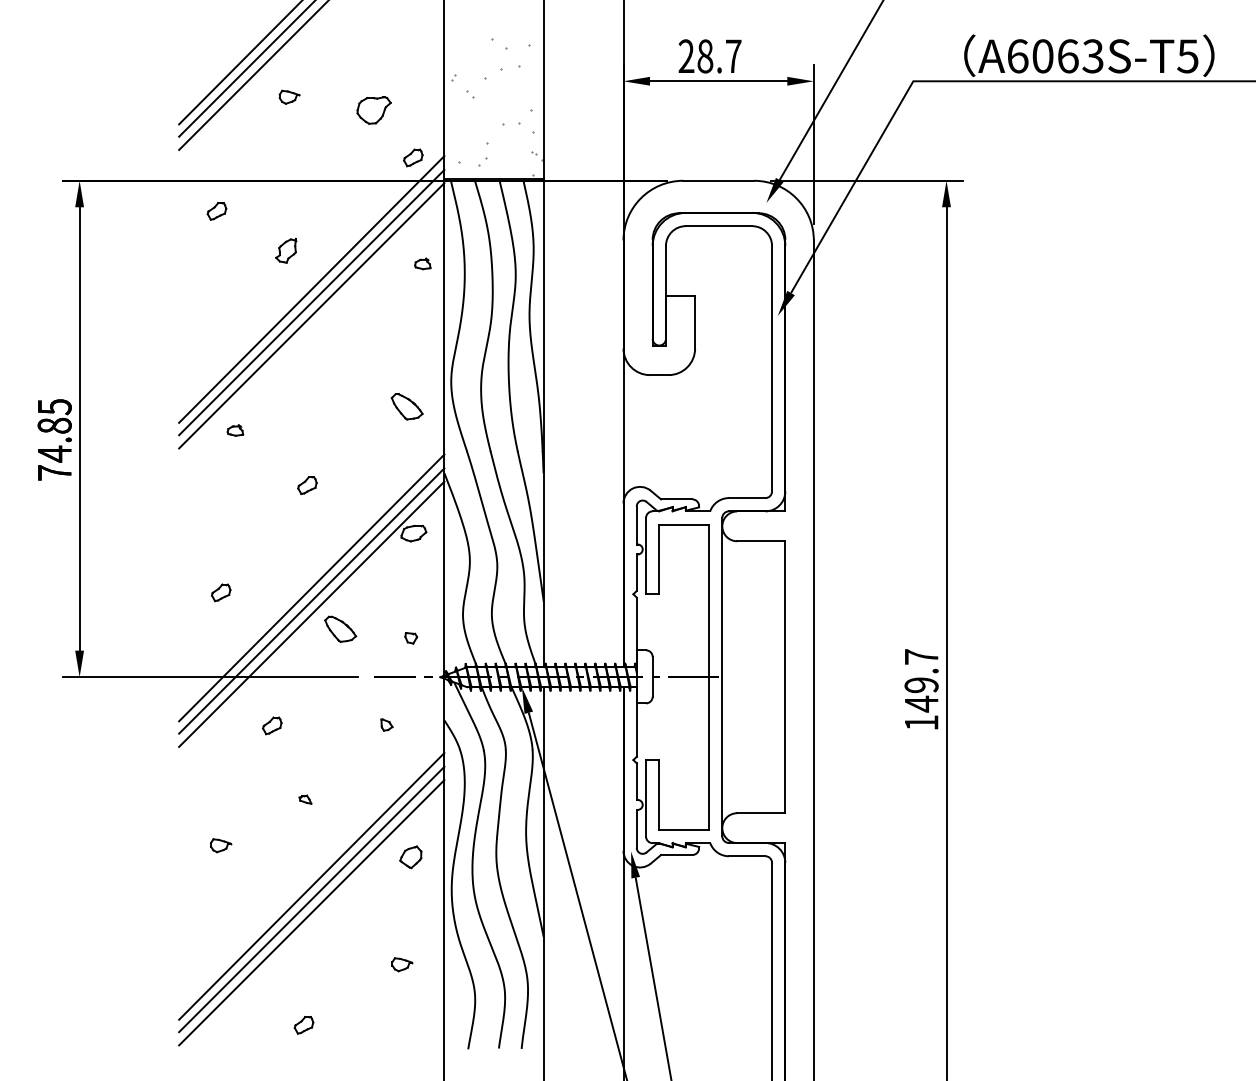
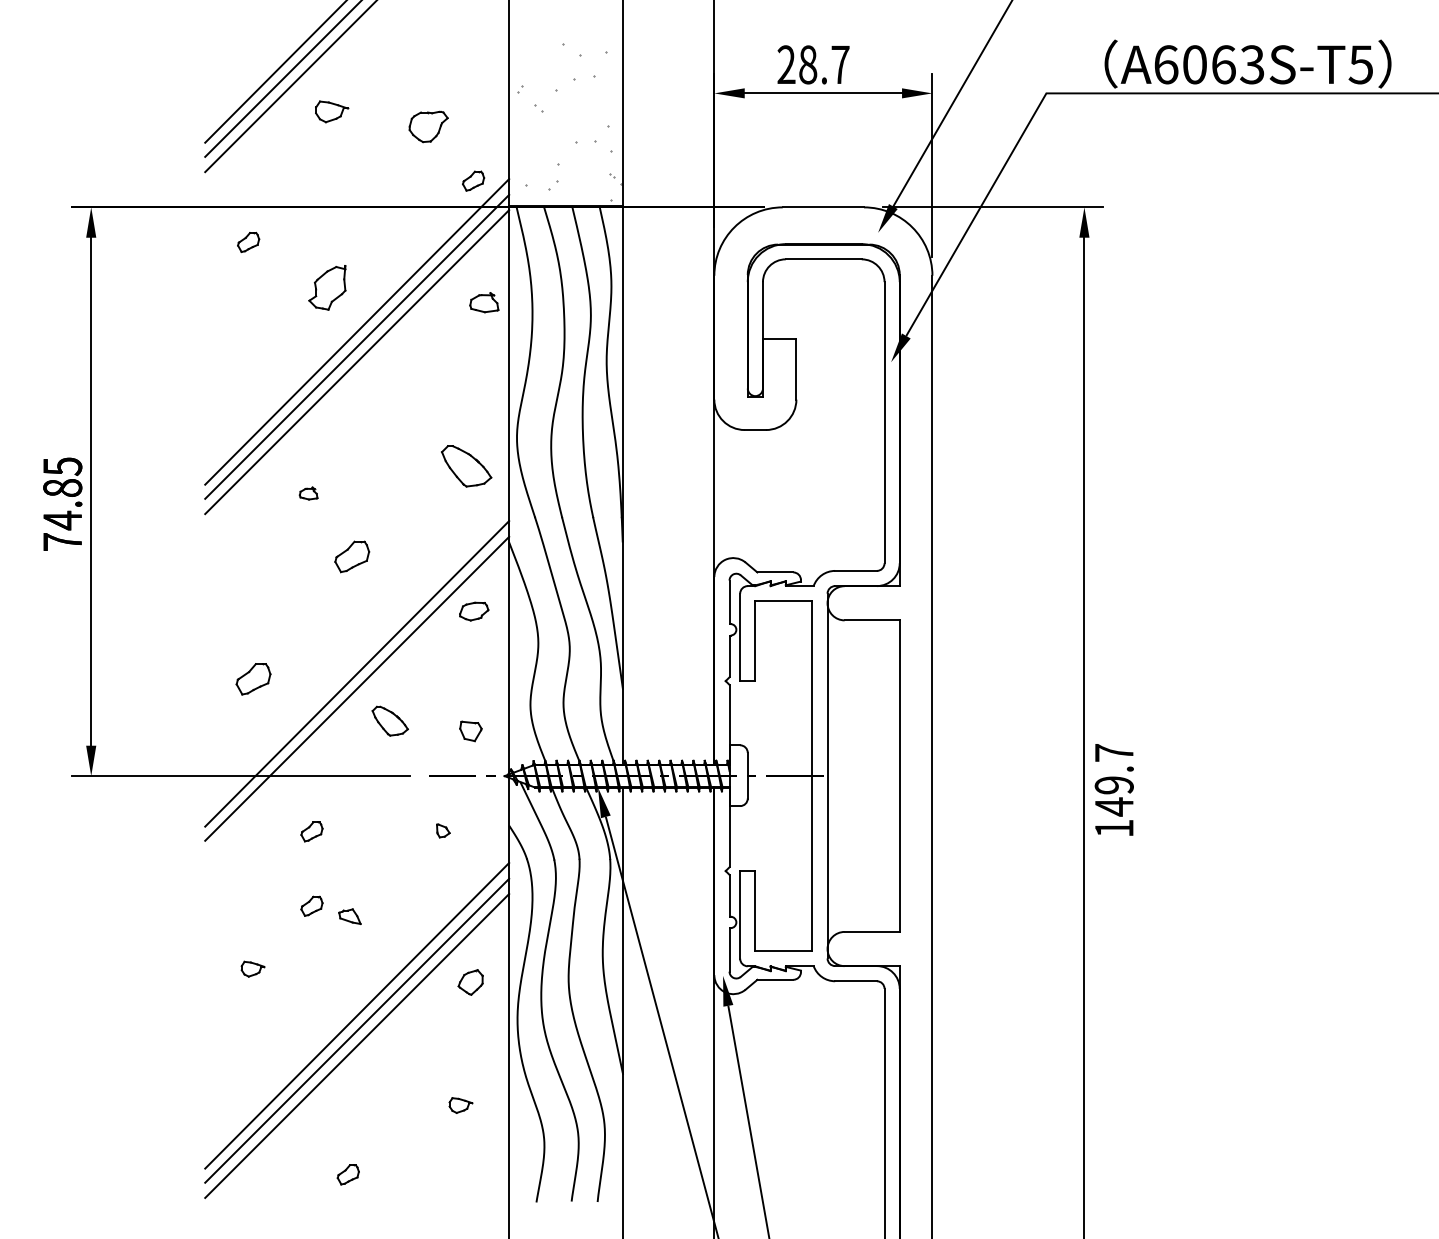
part: (289, 96) -> (331, 110), size x1.4
part: (286, 250) -> (328, 287), size x1.6
part: (422, 263) -> (484, 302), size x1.6
part: (406, 406) -> (465, 465), size x1.4
part: (235, 430) -> (308, 493), moved
part: (307, 485) -> (352, 556), size x1.6
part: (220, 592) -> (252, 679), size x1.6
line: (311, 613) -> (356, 703), removed
part: (411, 638) -> (471, 731), size x1.6
text: (921, 689) -> (1114, 790), moved
part: (272, 790) -> (312, 905), added
part: (305, 799) -> (350, 916), size x1.6

